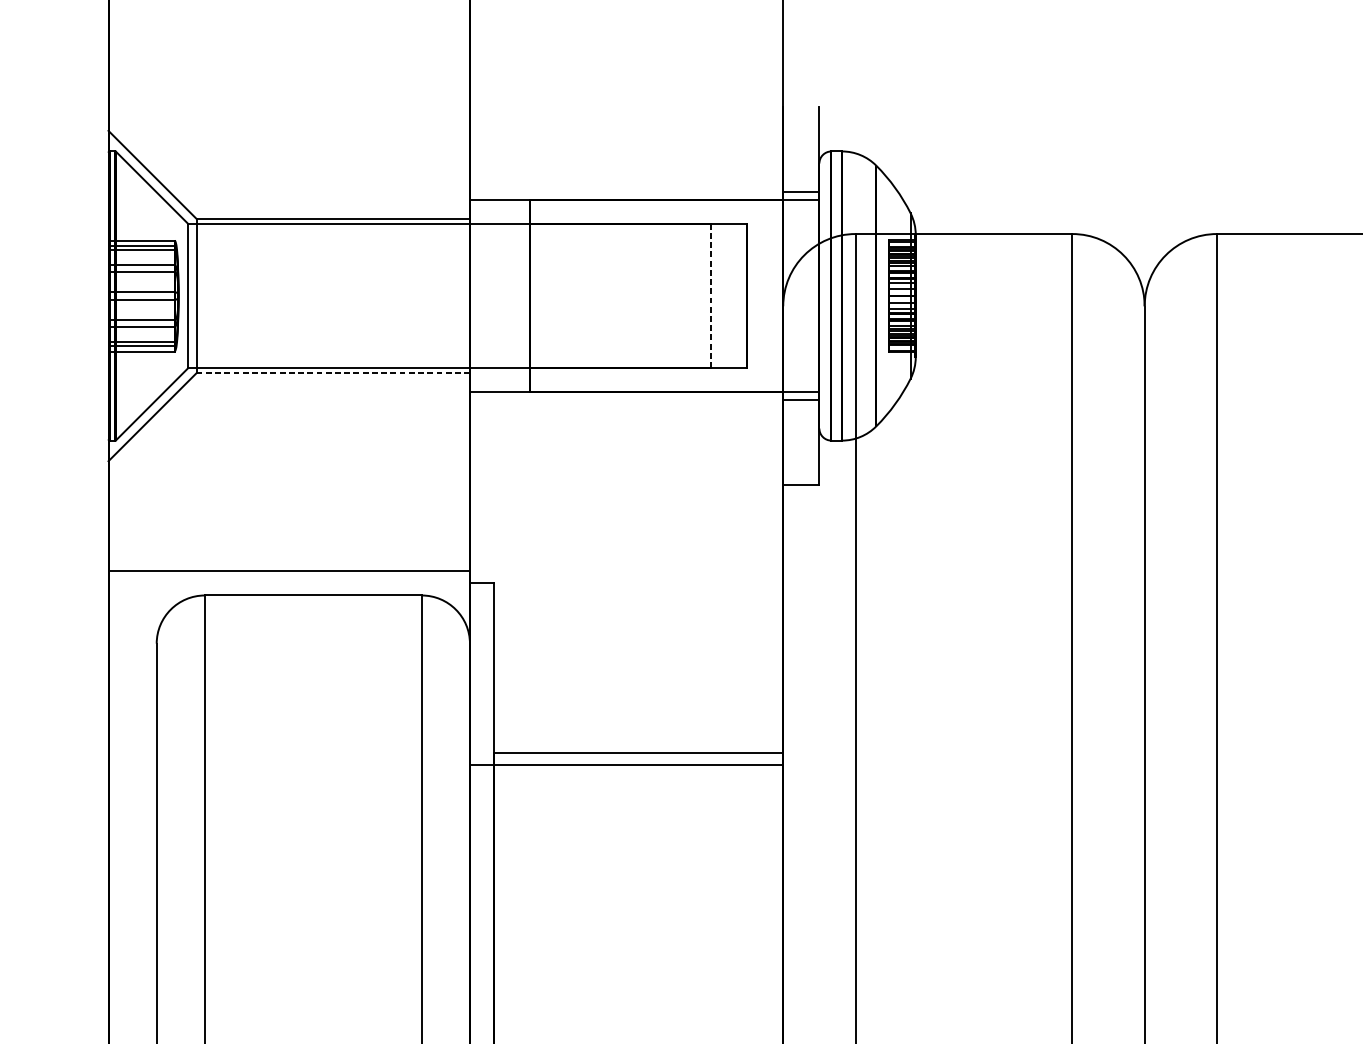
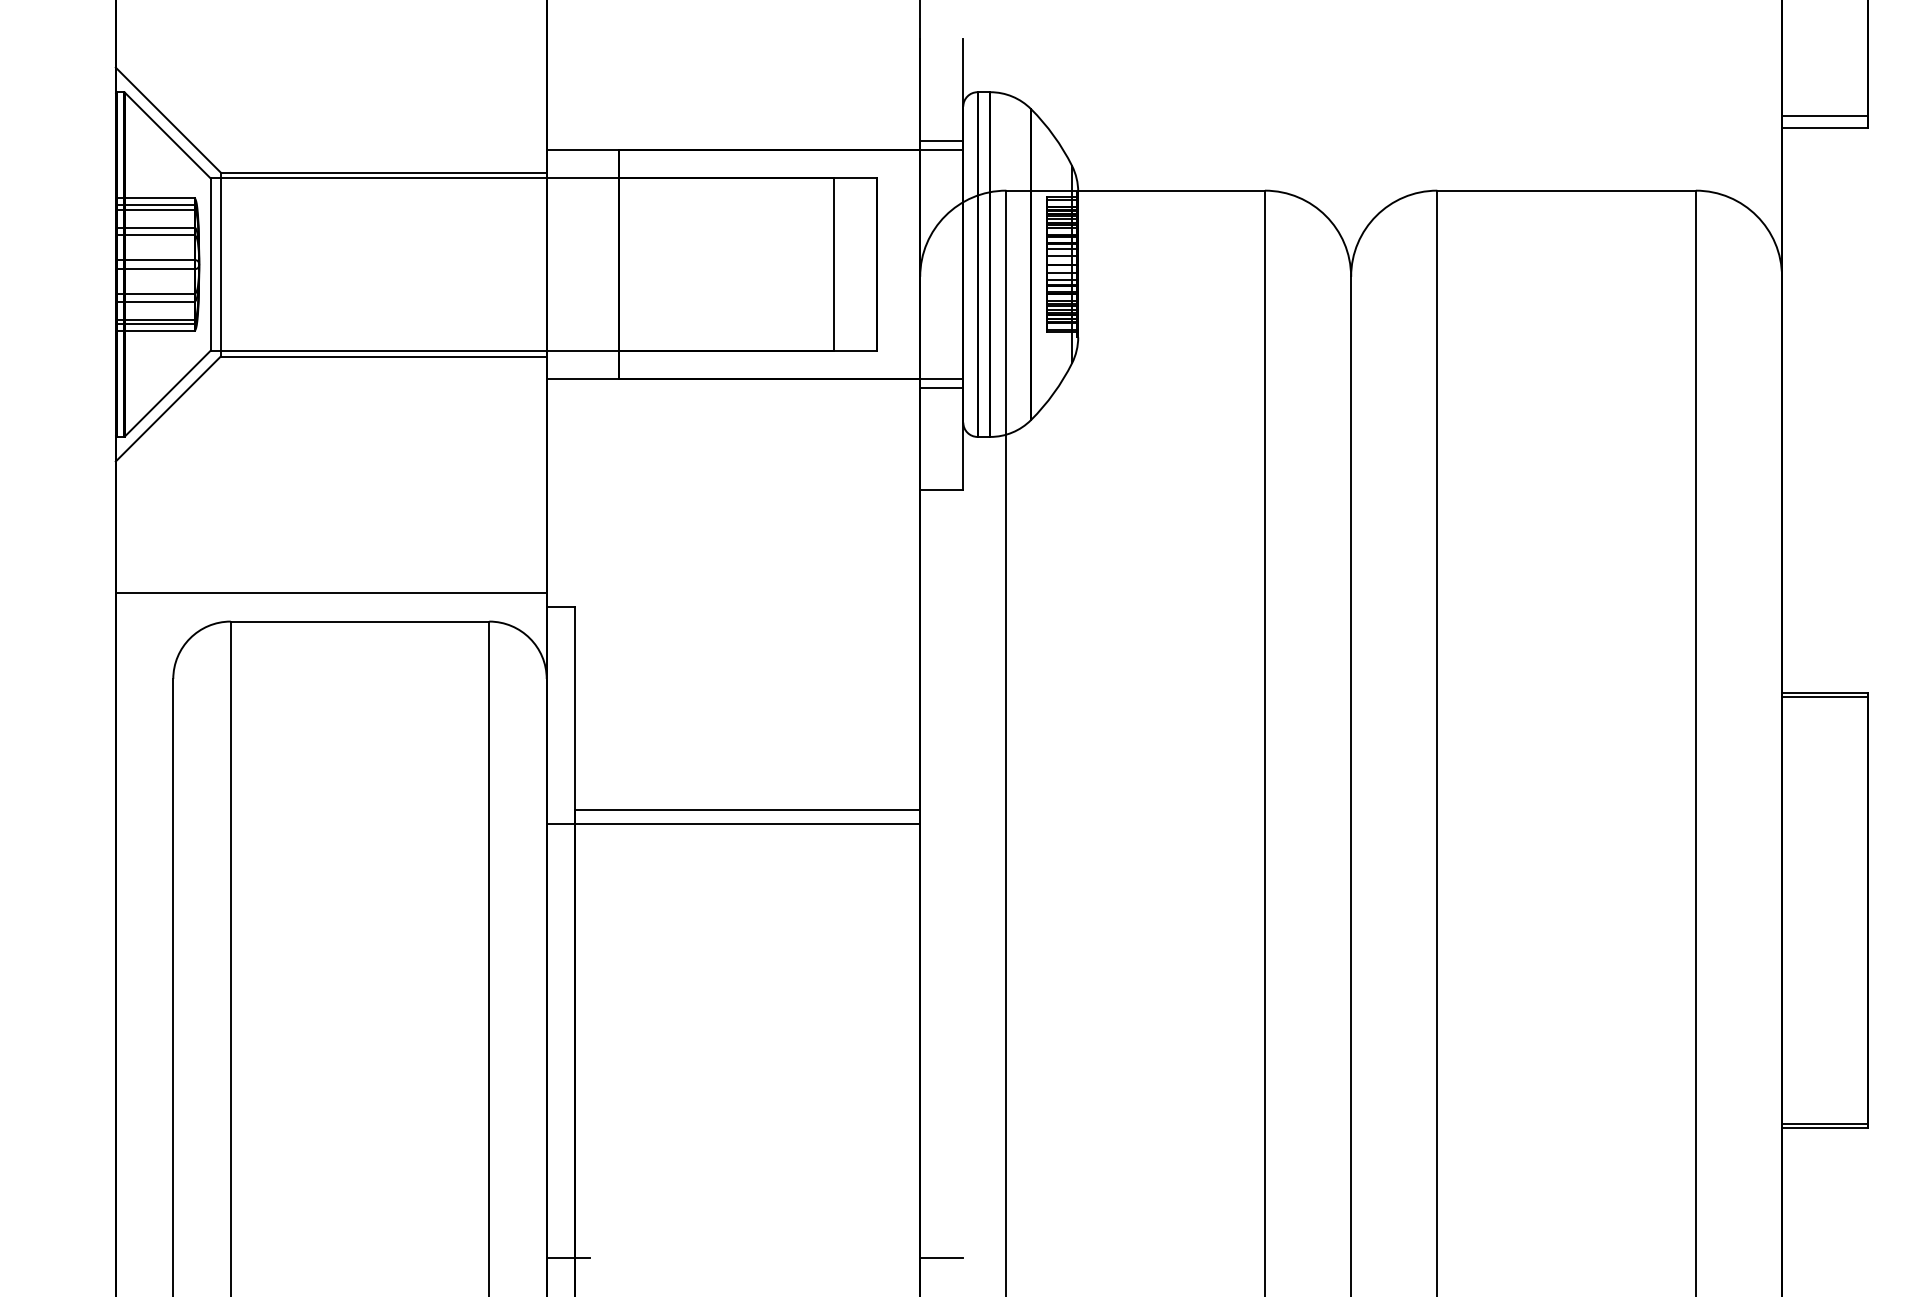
line: (711, 296) -> (834, 265), dashed -> solid
line: (333, 373) -> (383, 356), dashed -> solid

